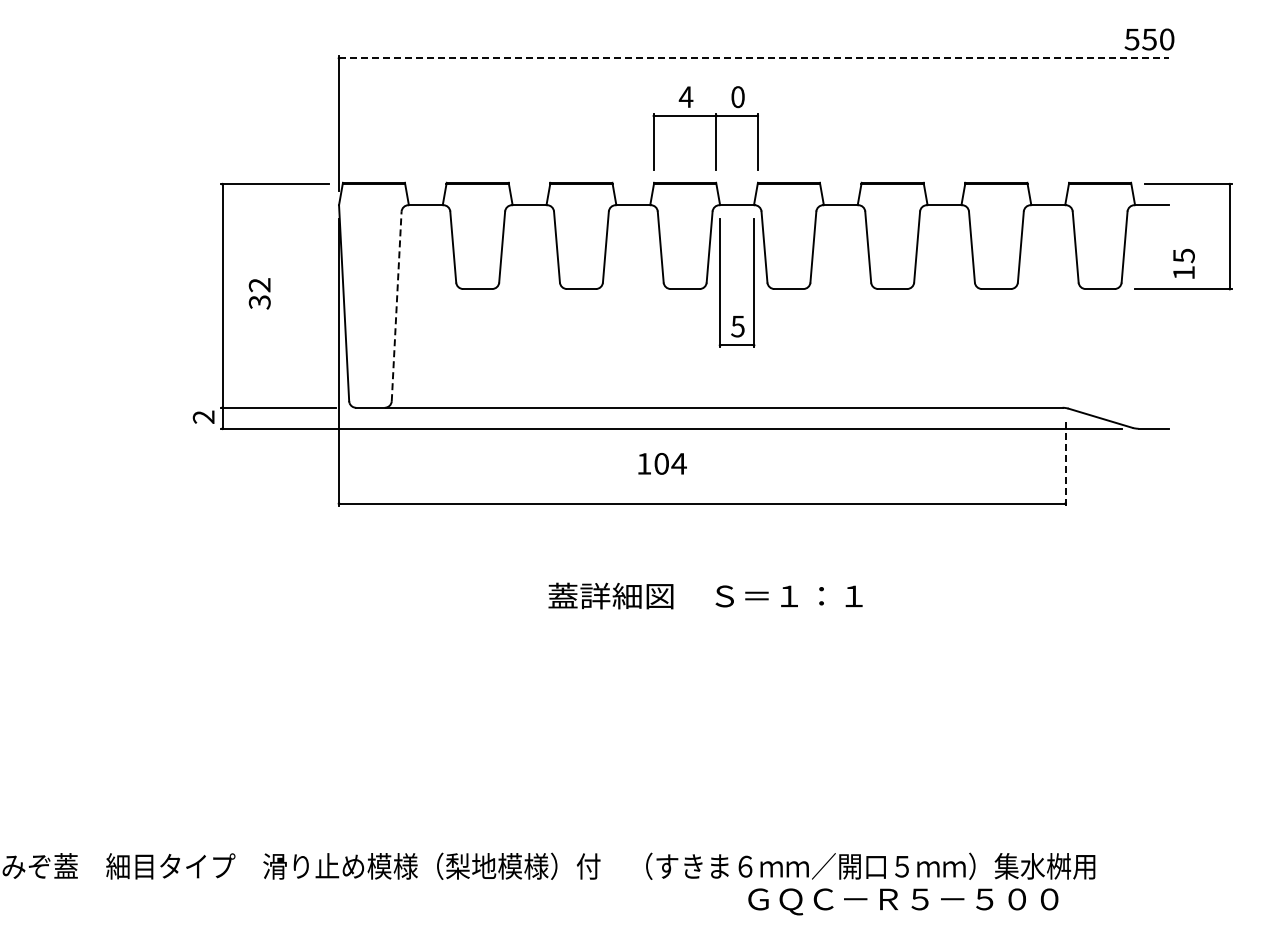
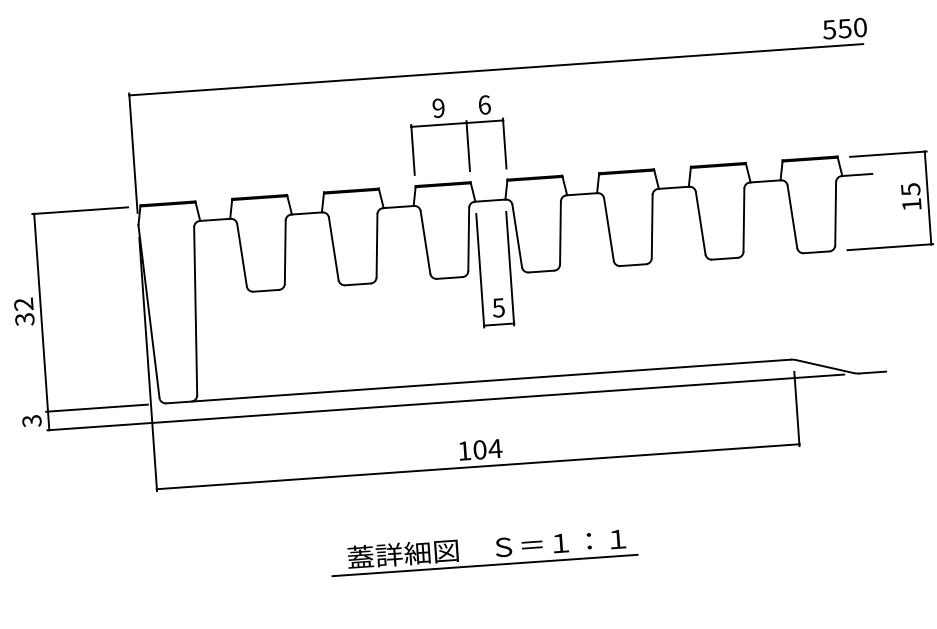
line: (754, 58) -> (496, 69), dashed -> solid
text: (737, 96) -> (484, 104), 0 -> 6
text: (685, 97) -> (438, 108), 4 -> 9
text: (1183, 263) -> (910, 196), moved
text: (259, 293) -> (24, 311), moved
line: (396, 306) -> (195, 311), dashed -> solid
text: (203, 417) -> (31, 421), 2 -> 3
text: (662, 463) -> (480, 449), moved
line: (1065, 463) -> (796, 408), dashed -> solid
line: (701, 615) -> (484, 565), added

